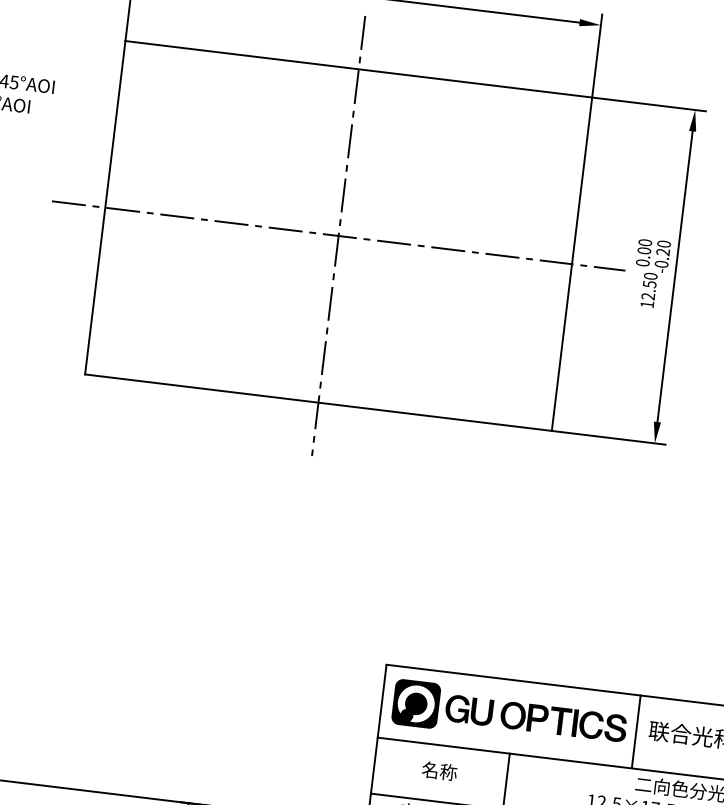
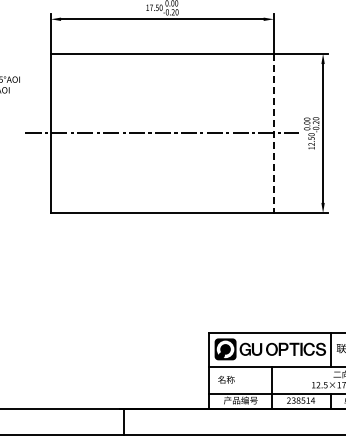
line: (338, 236) -> (162, 133), removed
line: (571, 264) -> (273, 133), solid -> dashed
text: (439, 770) -> (226, 379), moved

